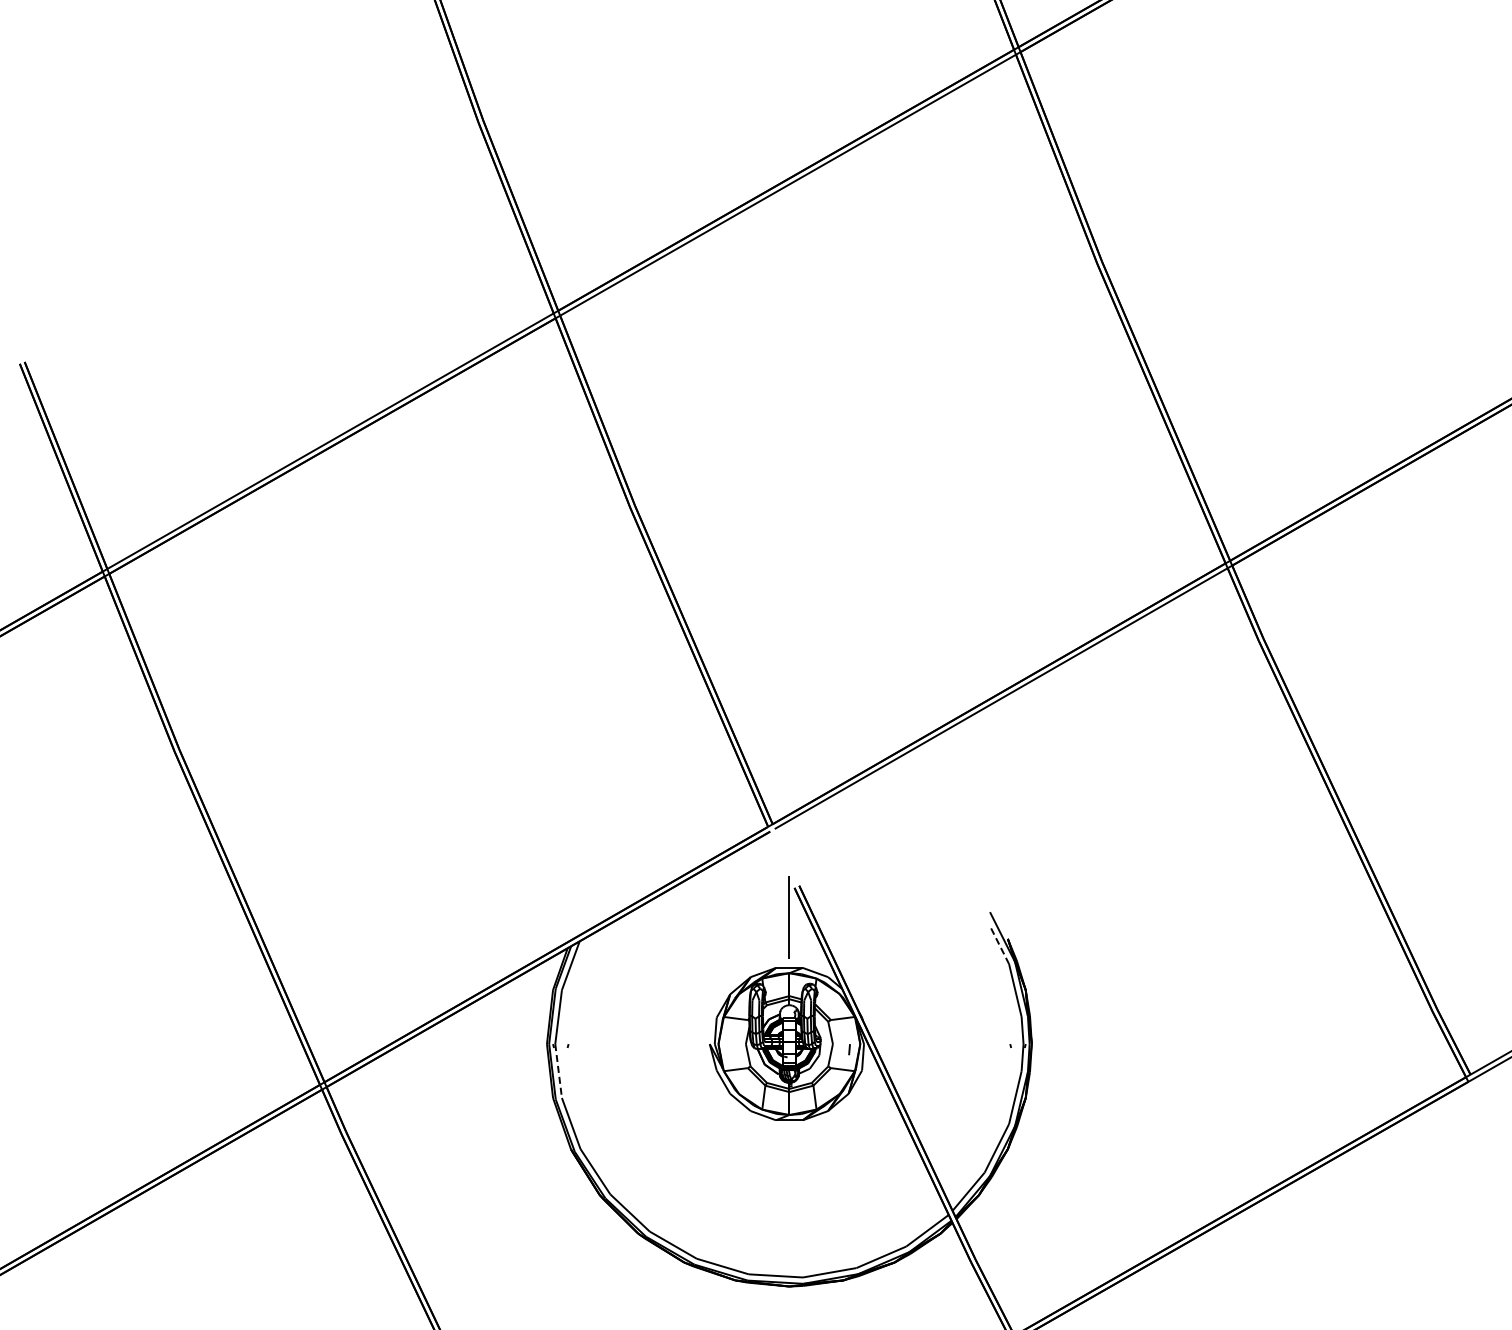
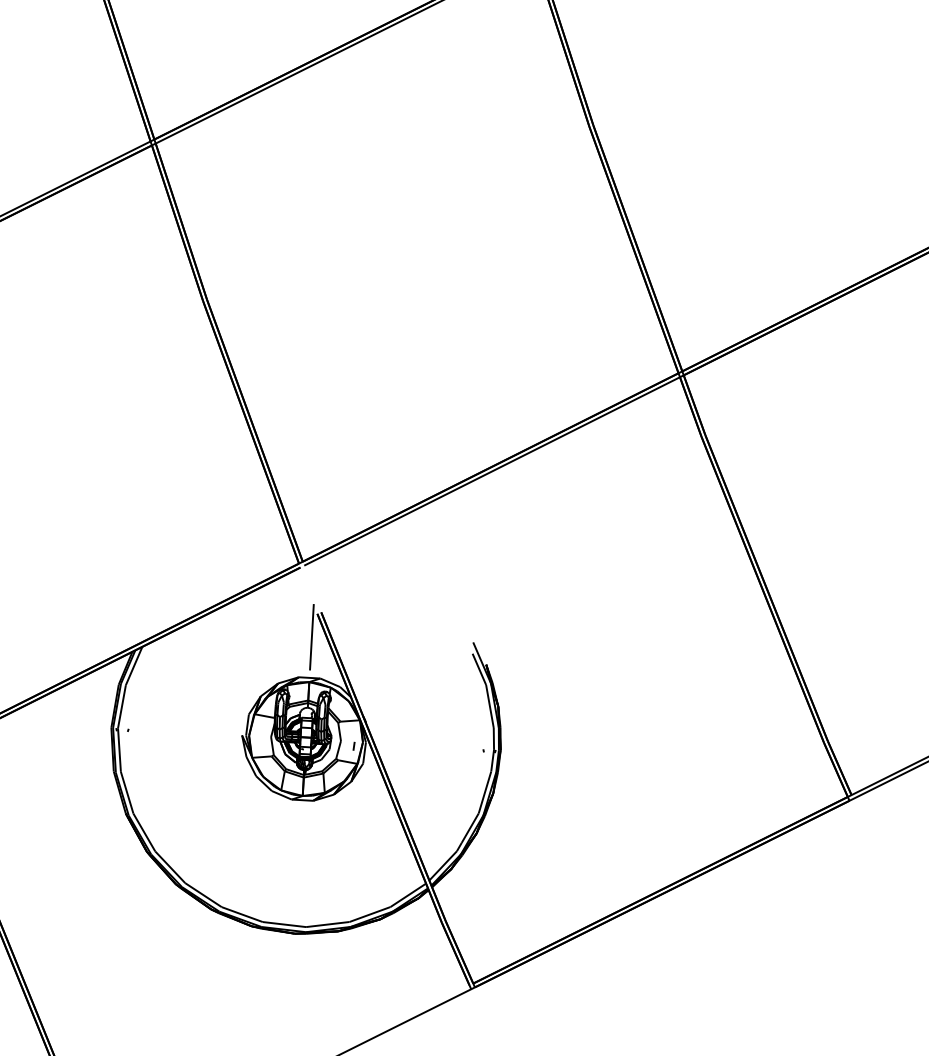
line: (999, 944) -> (479, 668), dashed -> solid
line: (558, 1071) -> (119, 750), dashed -> solid

